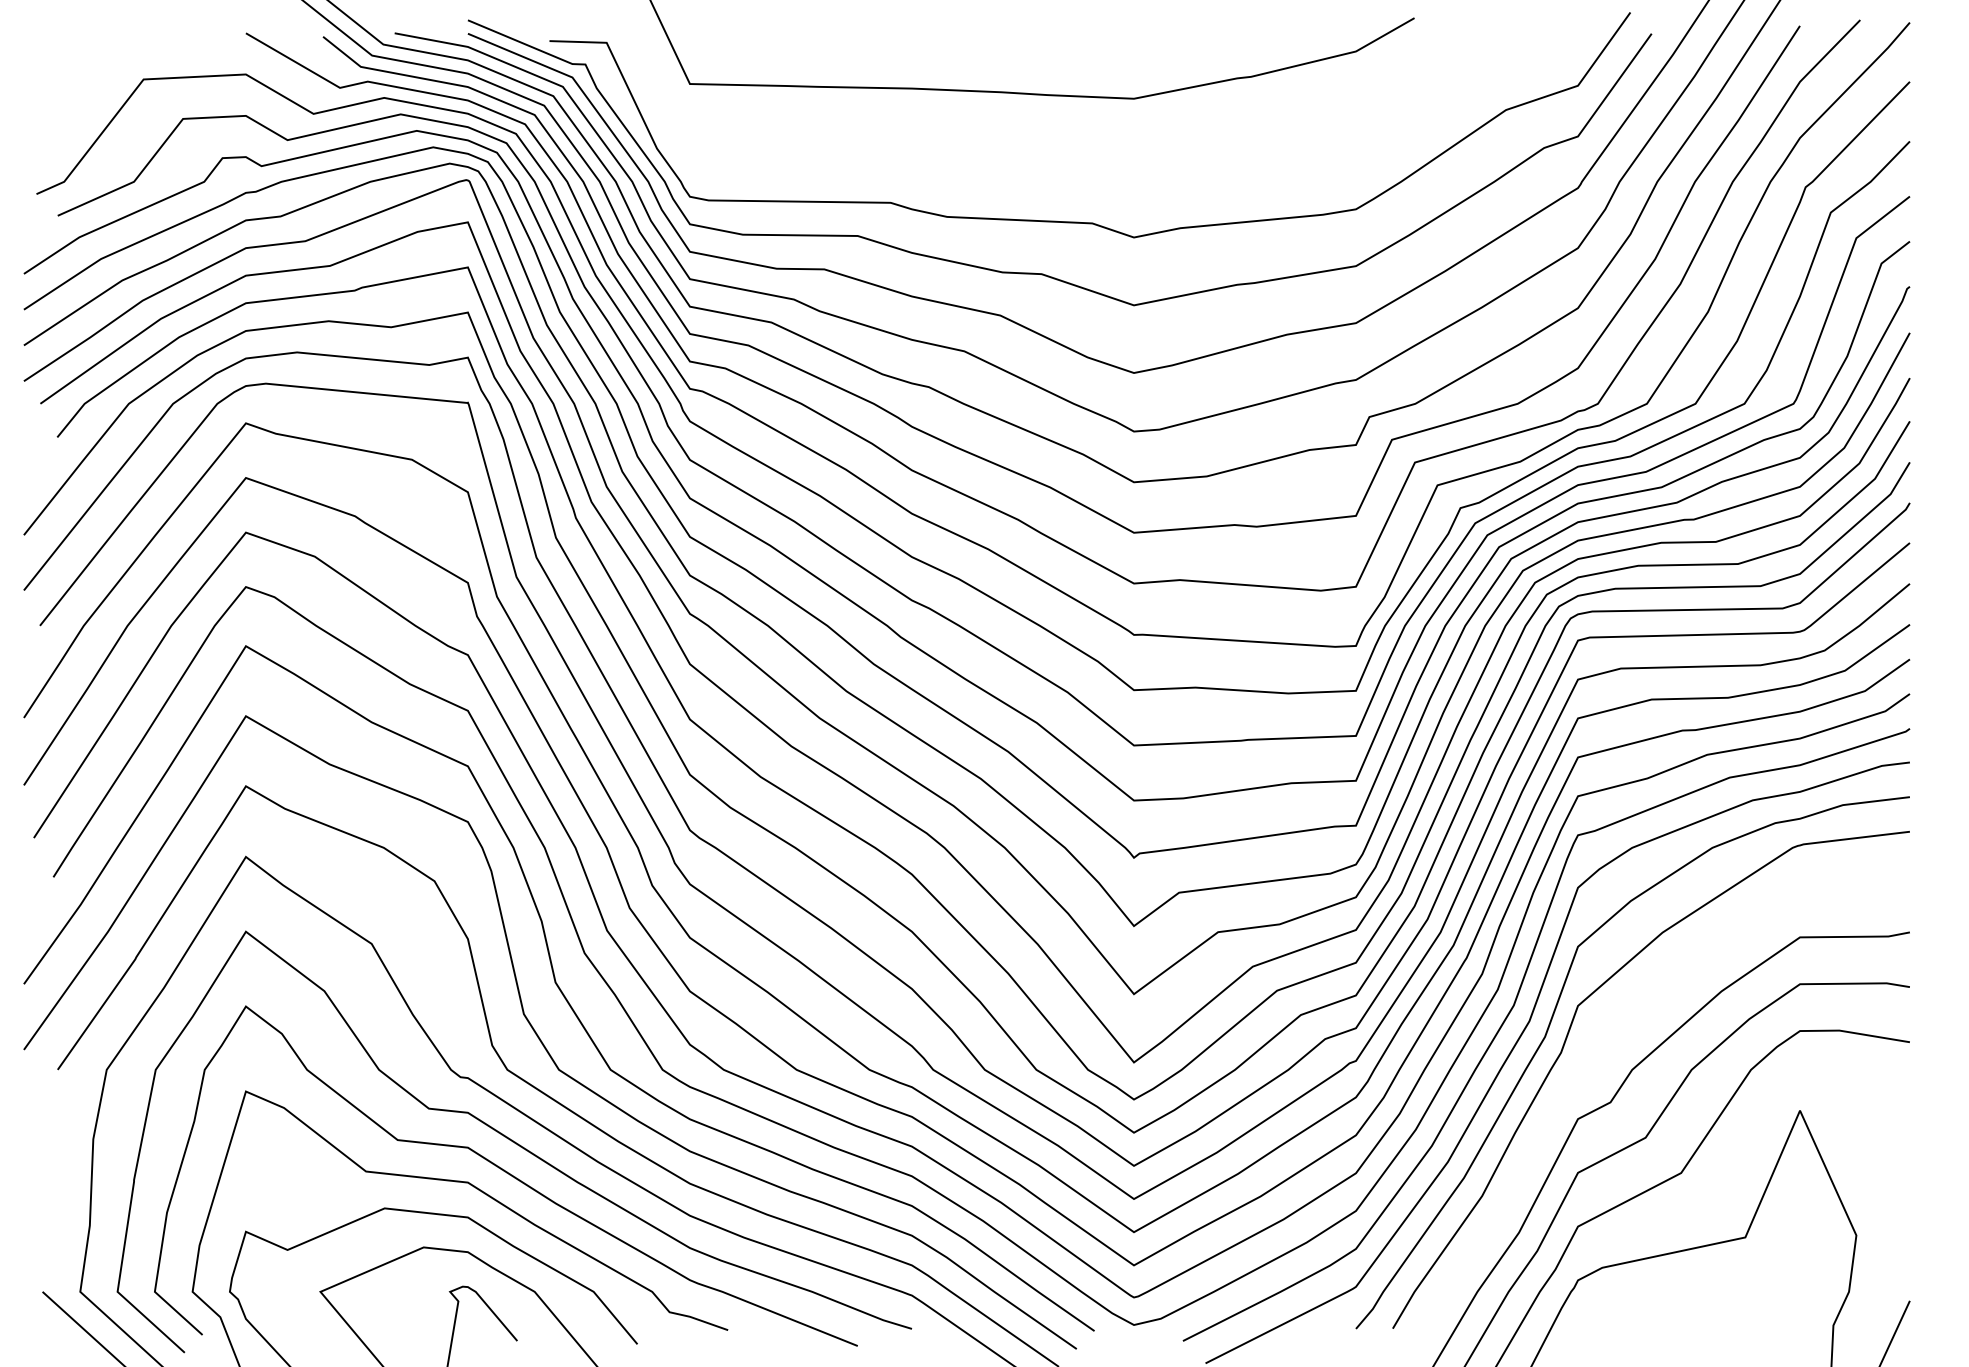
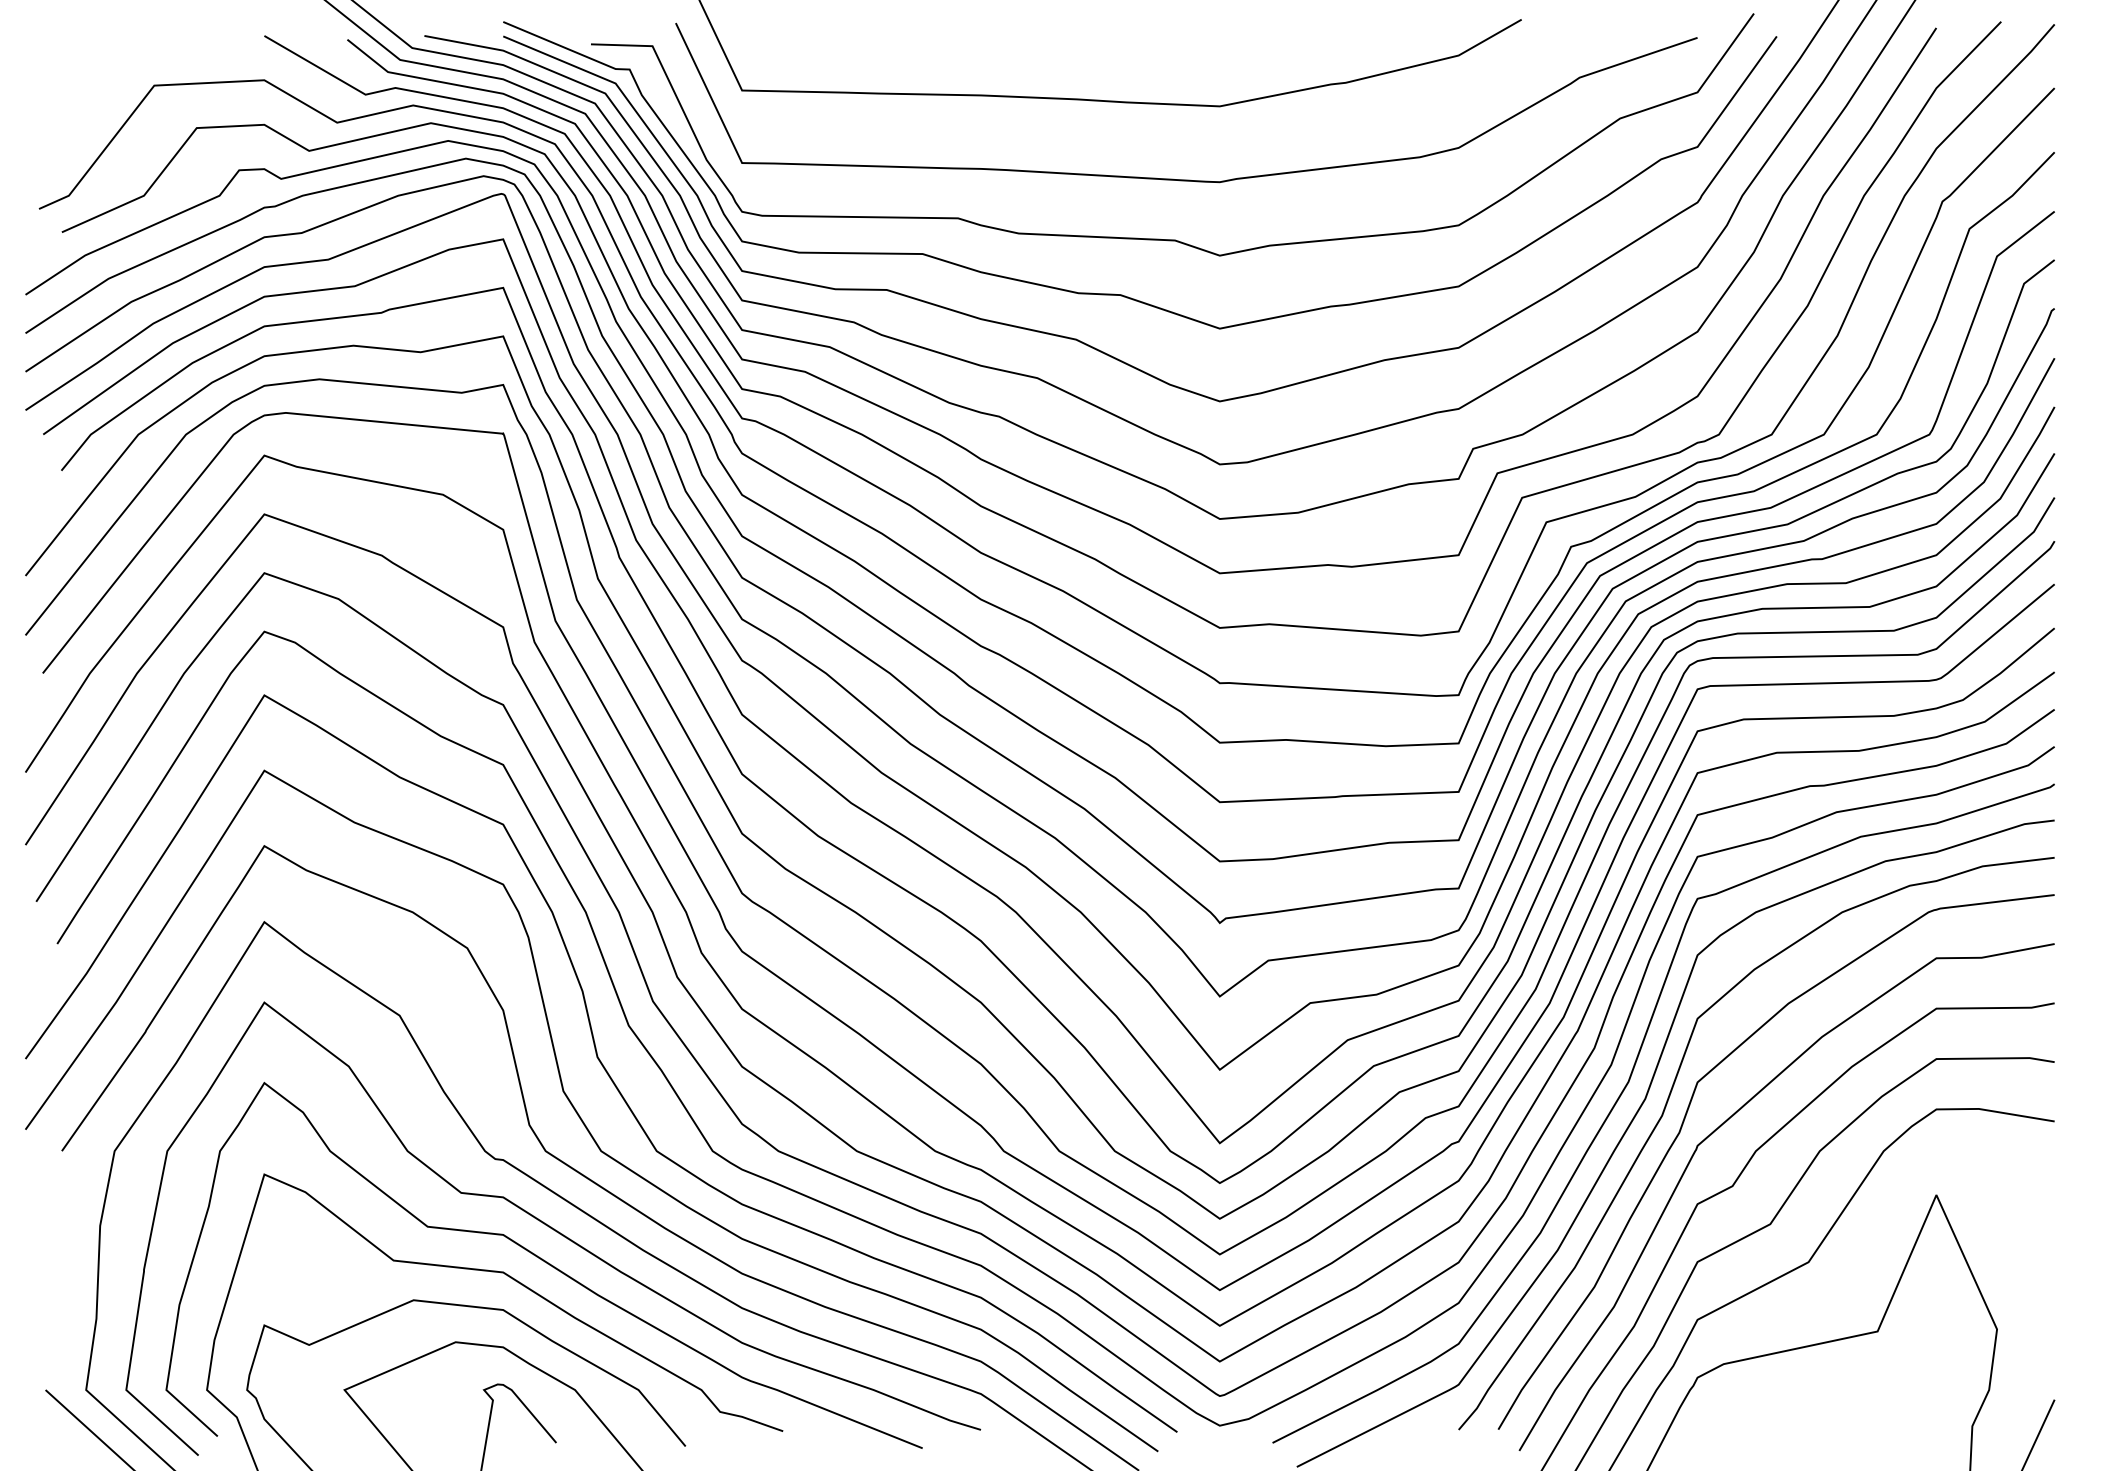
curve: (1102, 166) -> (1185, 179), added
curve: (1603, 1044) -> (1724, 1123), added

